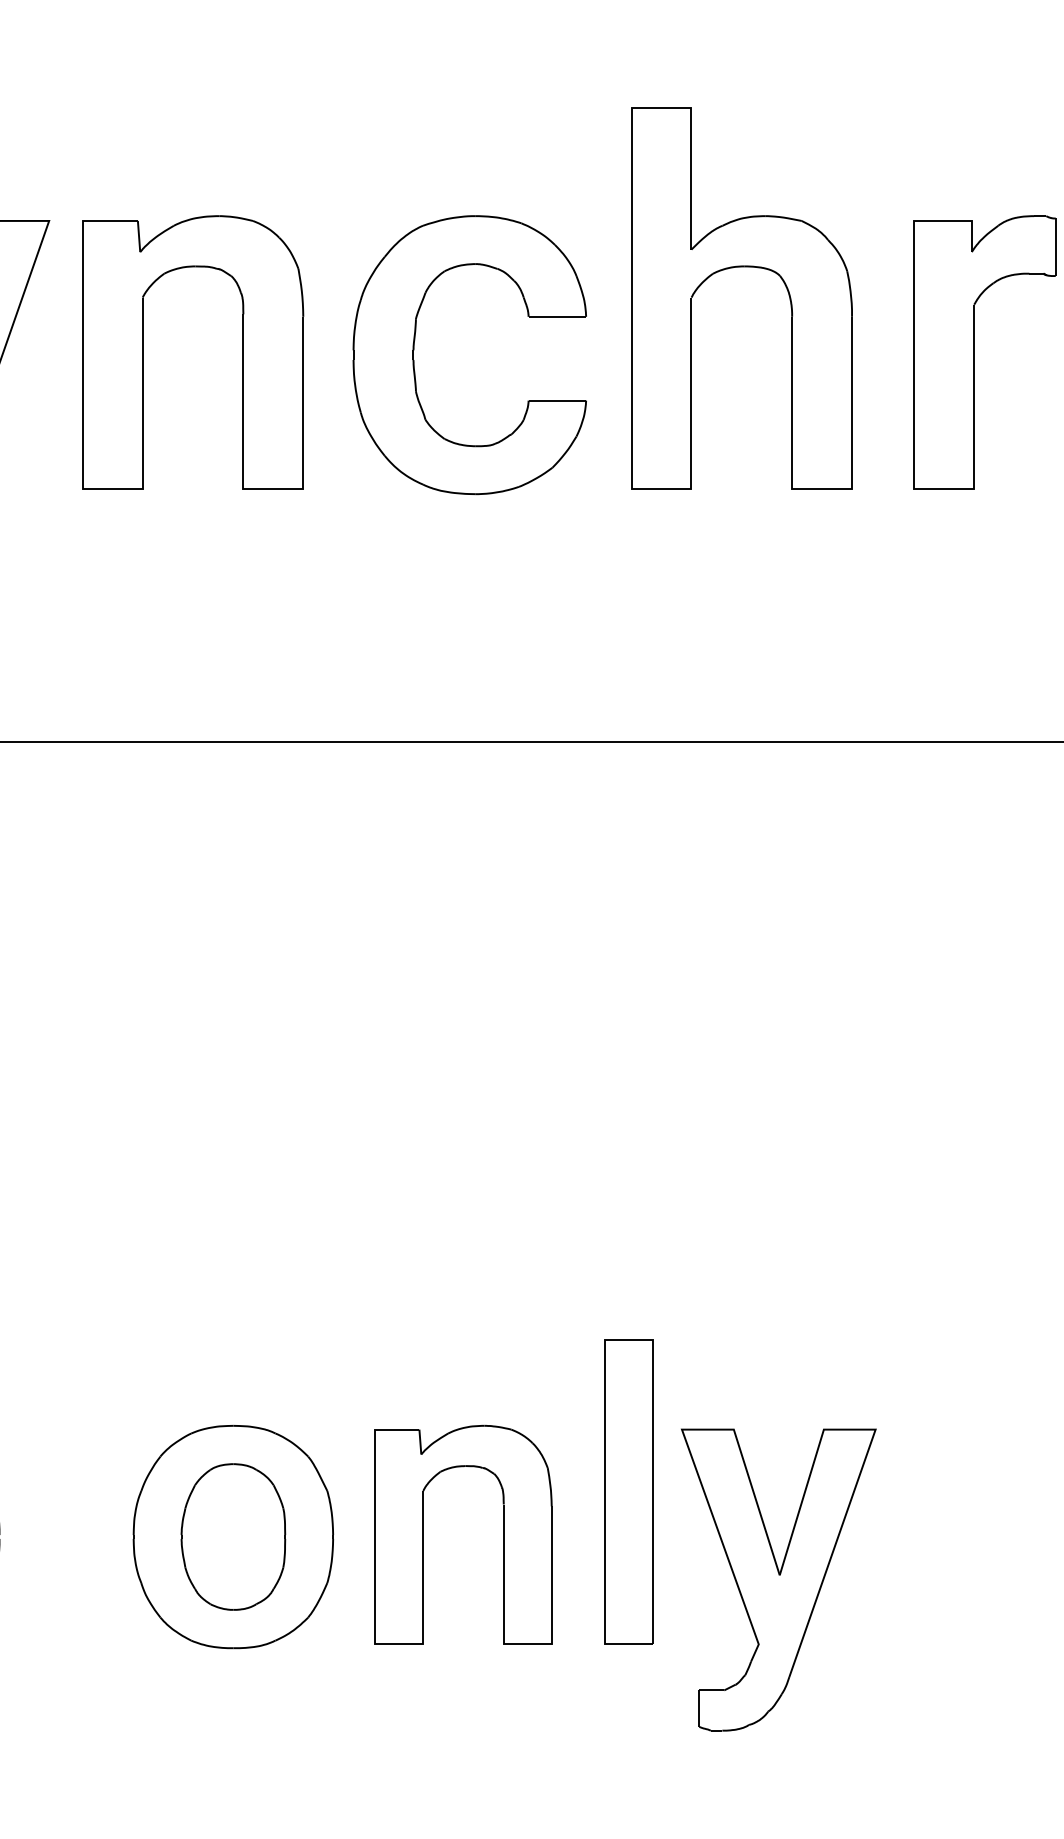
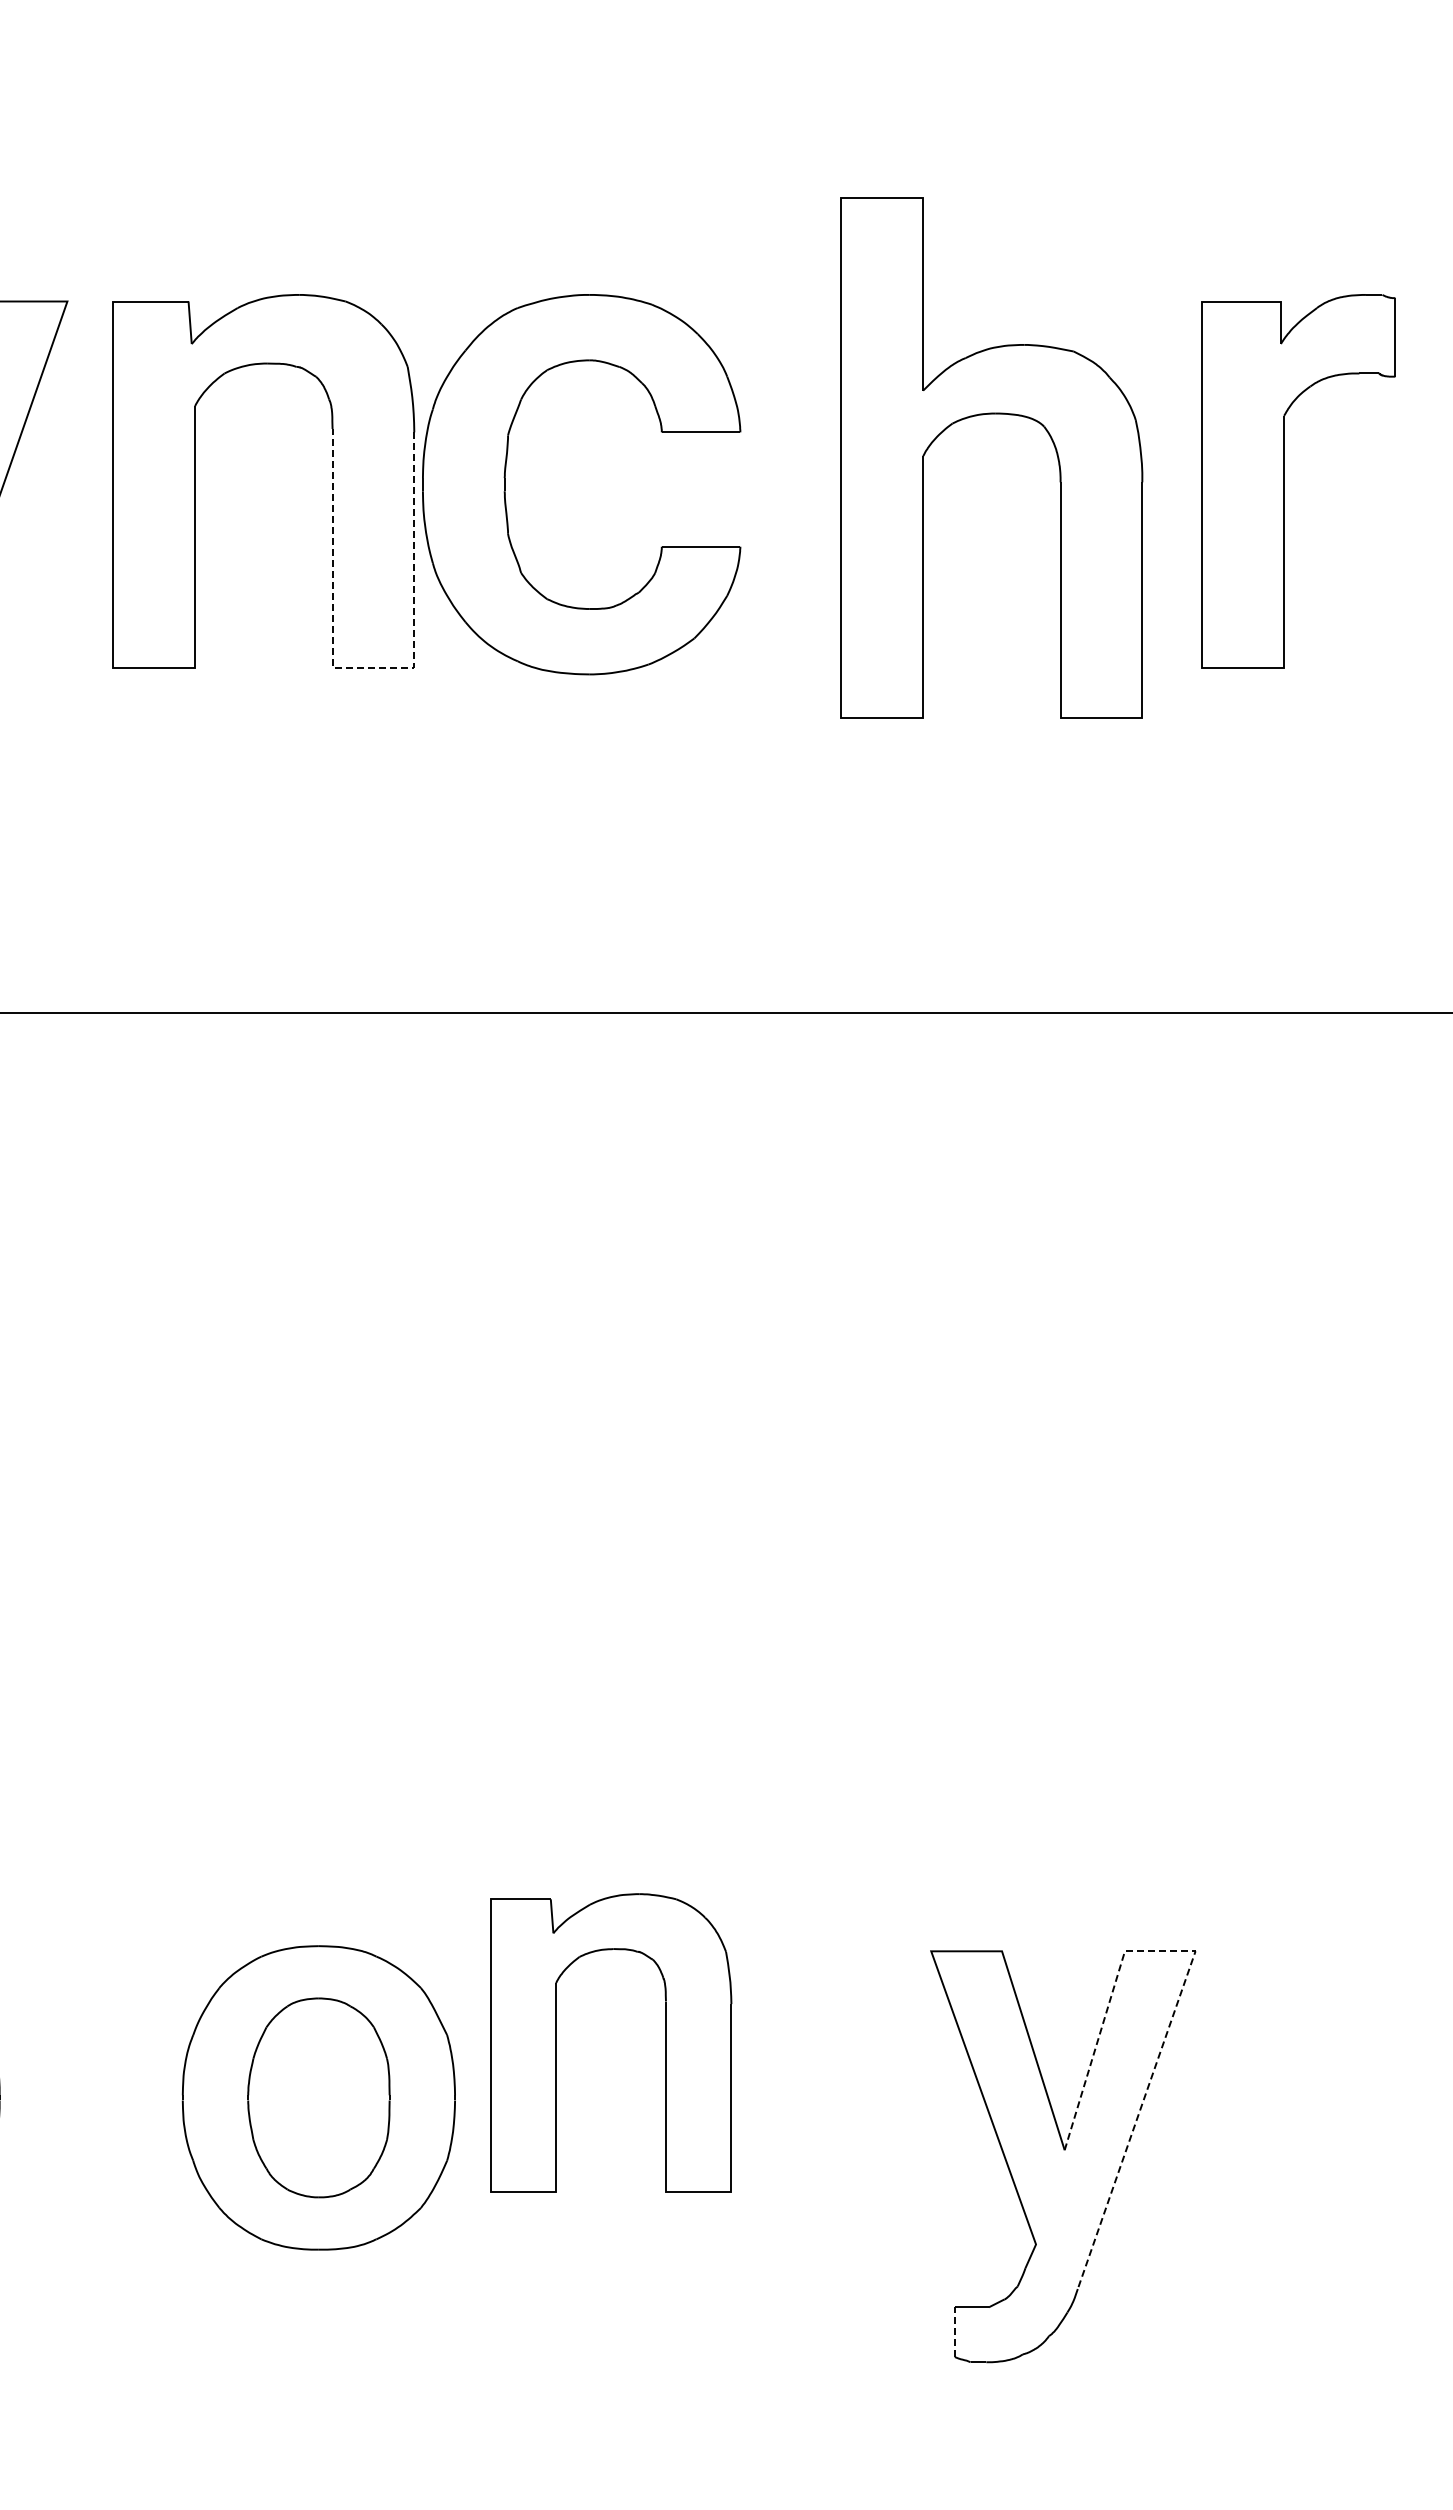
part: (735, 267) -> (983, 415), moved
part: (974, 352) -> (1284, 481), moved
part: (414, 355) -> (505, 484), moved
line: (271, 489) -> (371, 667), solid -> dashed
line: (866, 1456) -> (1182, 1988), solid -> dashed
part: (629, 1491) -> (859, 2035), removed
part: (503, 1534) -> (665, 2042), moved
line: (699, 1708) -> (954, 2332), solid -> dashed

